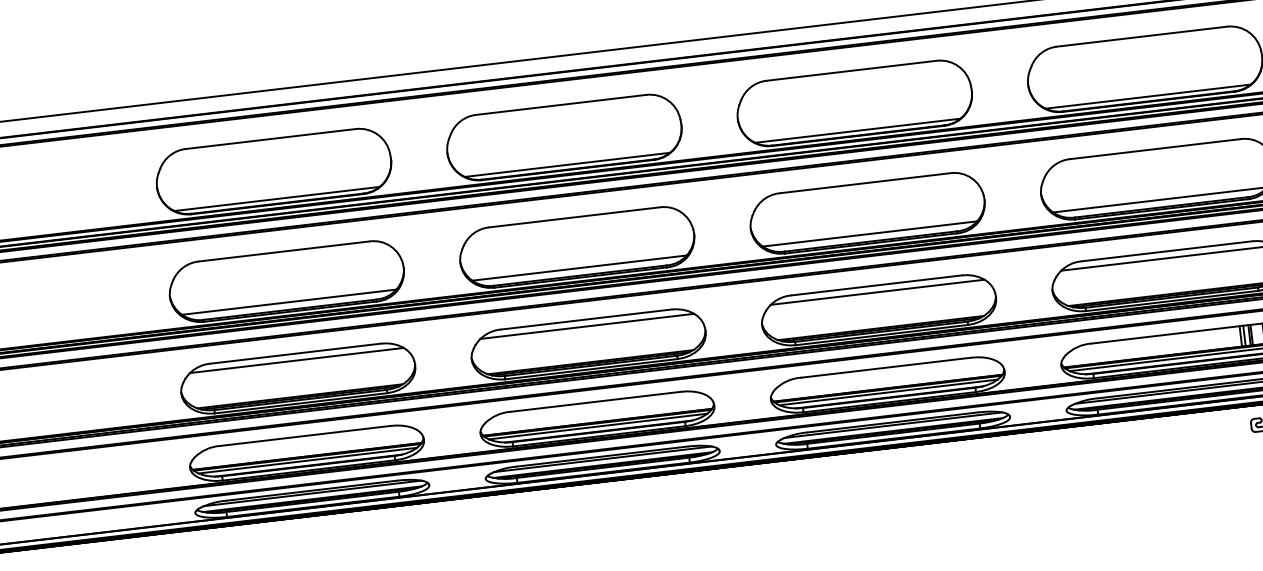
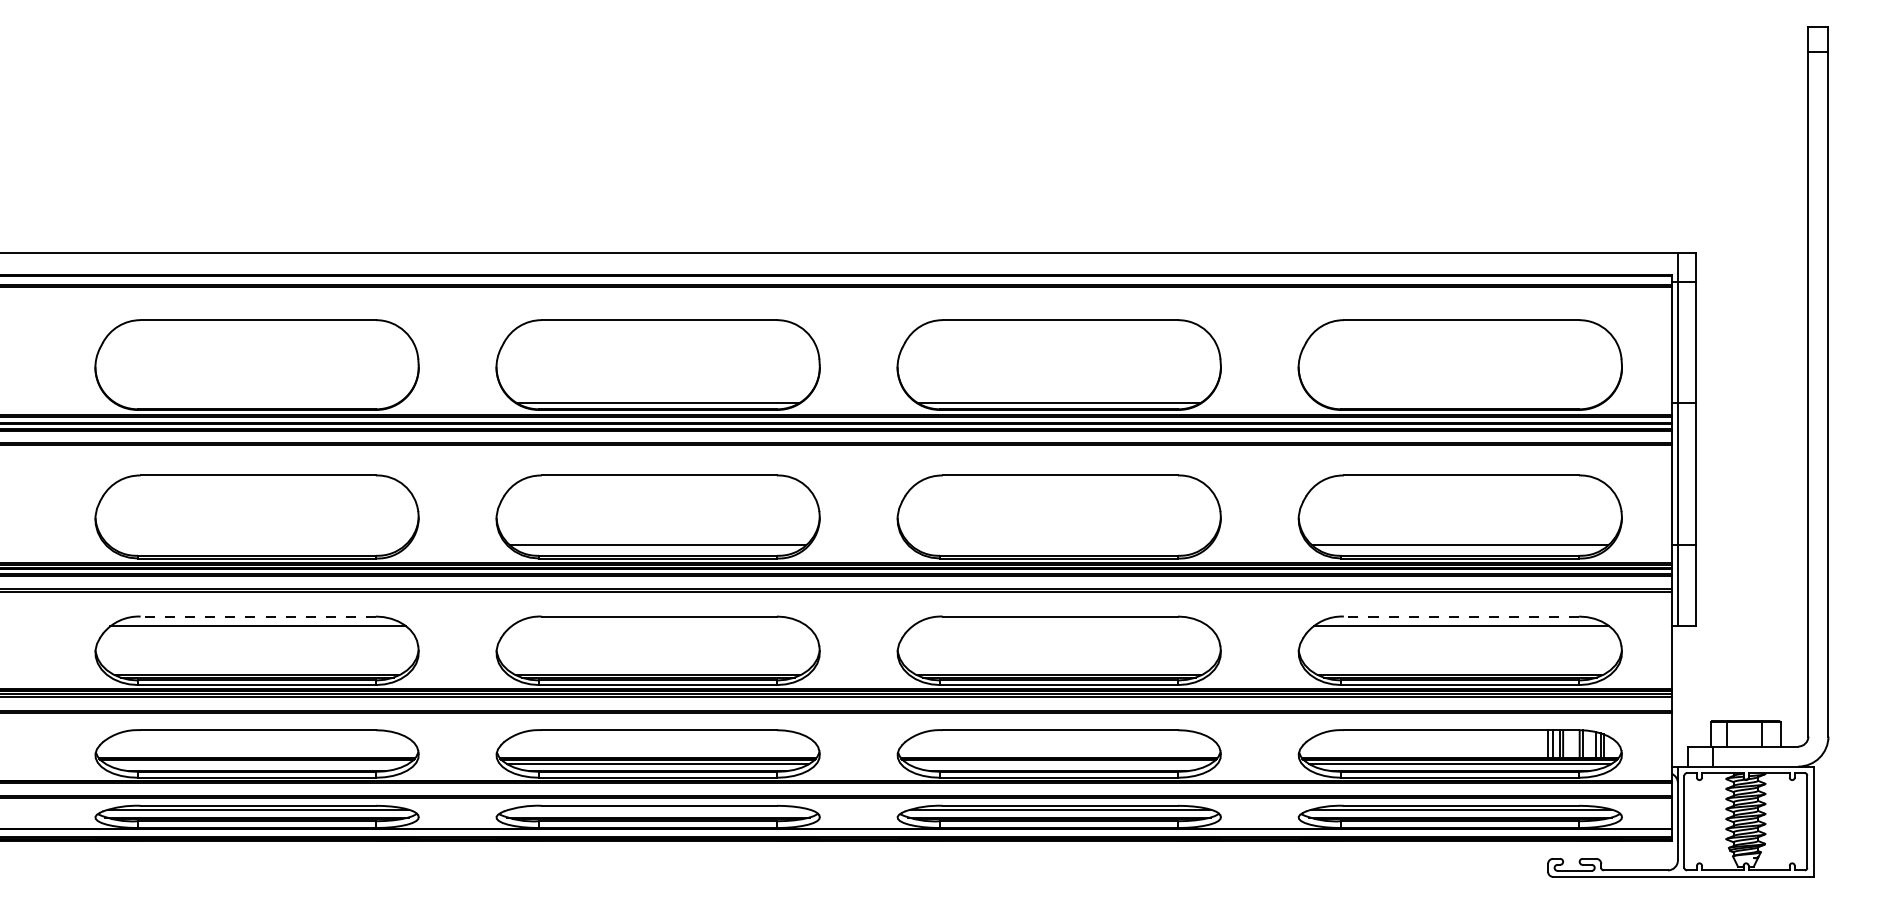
line: (1148, 96) -> (1460, 402), removed
line: (276, 198) -> (256, 402), removed
line: (870, 234) -> (1059, 545), removed
line: (1167, 251) -> (1461, 616), solid -> dashed
line: (877, 292) -> (1060, 626), removed
line: (289, 302) -> (257, 545), removed
line: (587, 326) -> (659, 626), removed
line: (296, 353) -> (258, 616), solid -> dashed
line: (888, 392) -> (1059, 764), removed
line: (602, 459) -> (658, 809), removed
line: (308, 460) -> (257, 764), removed

